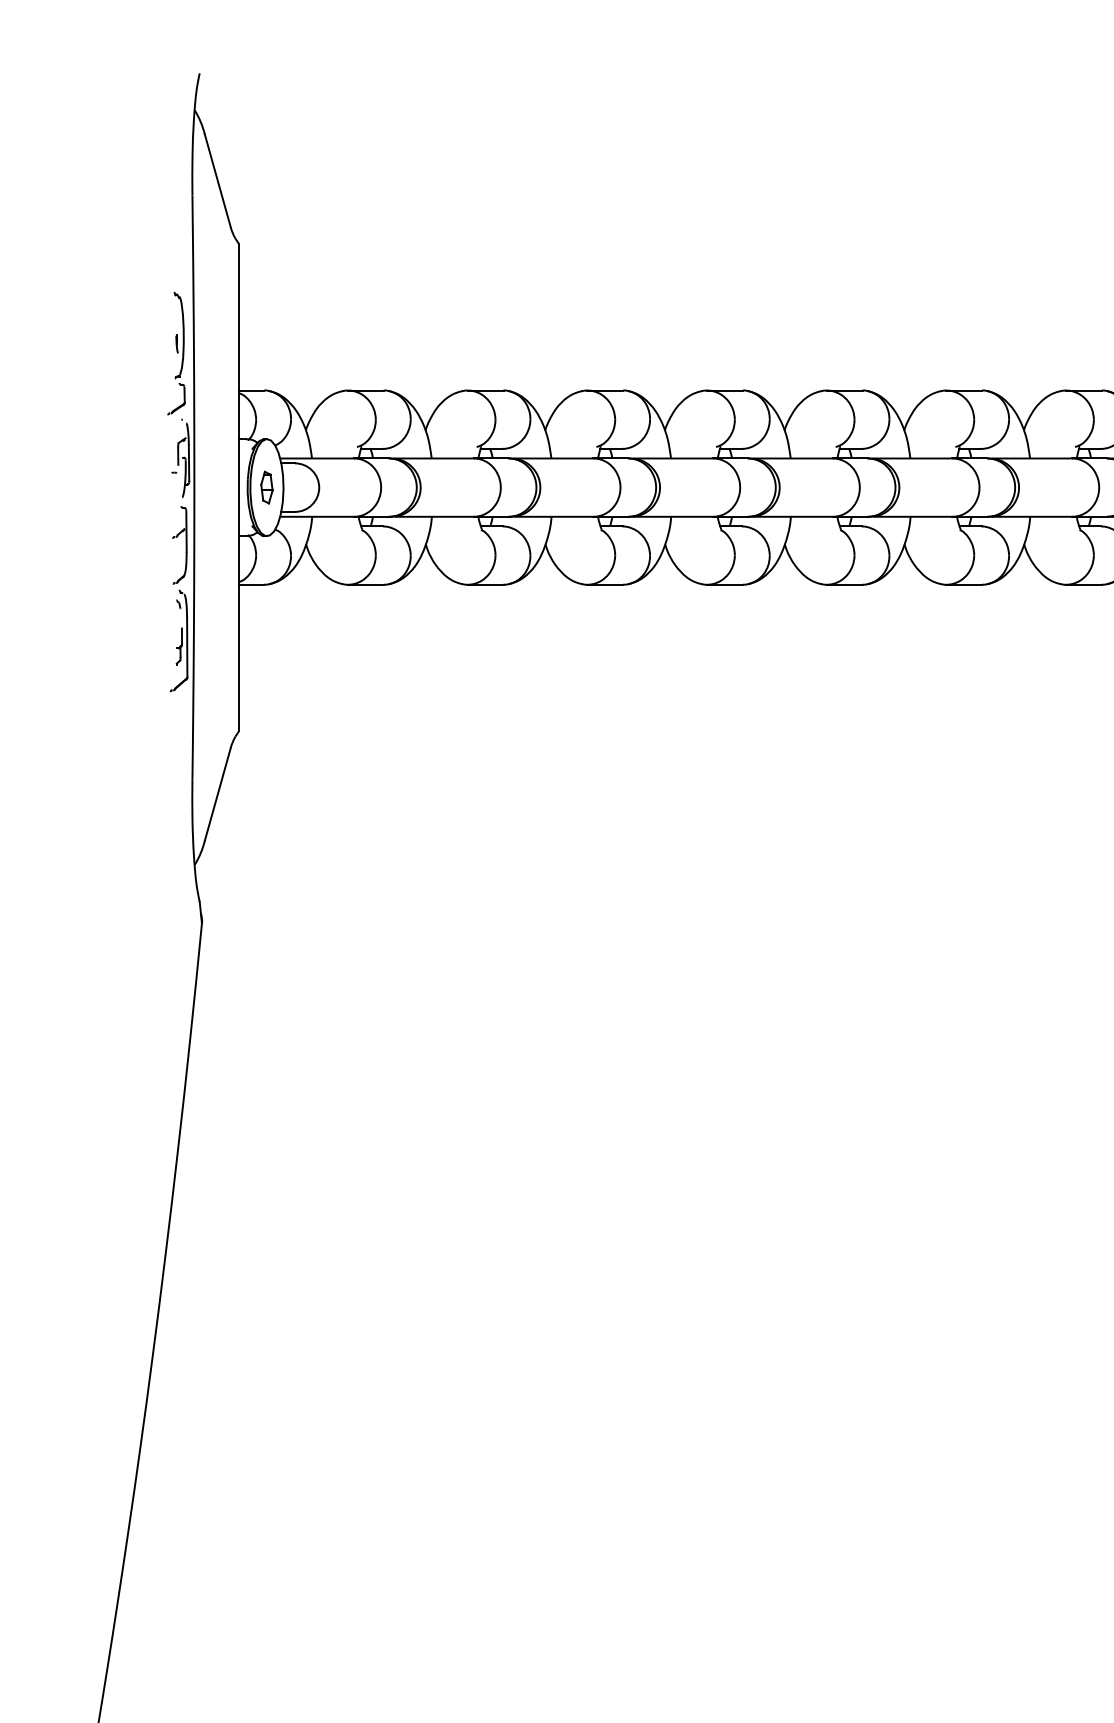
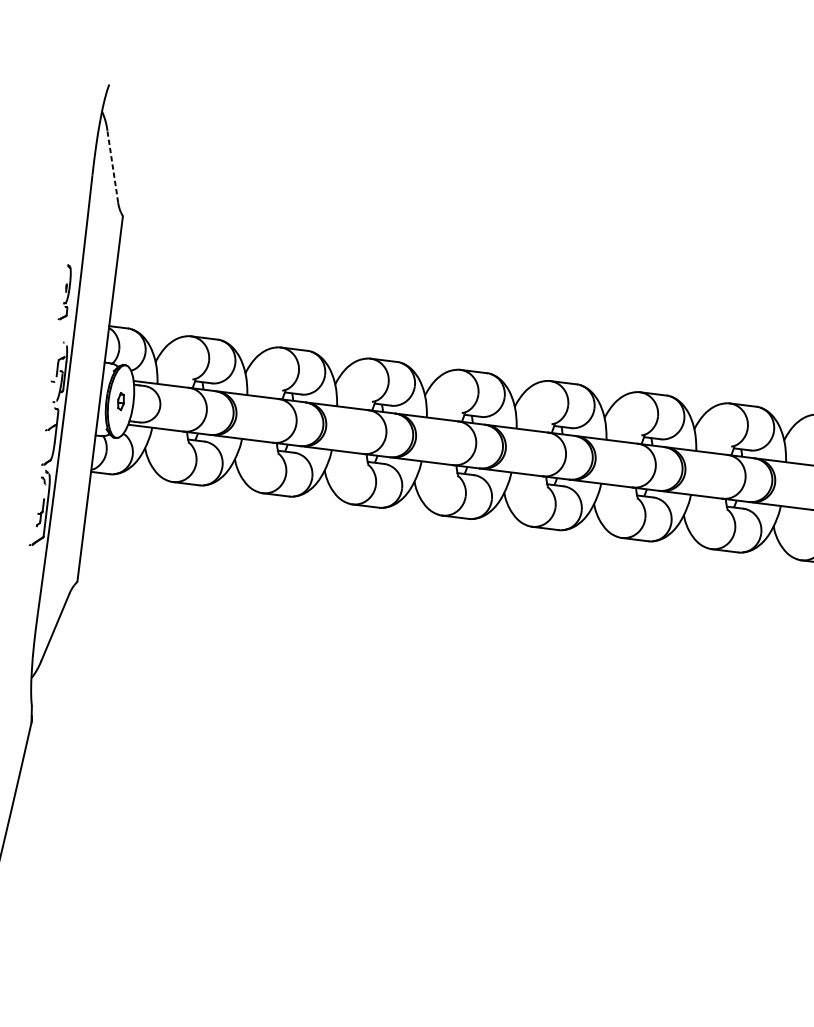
line: (217, 180) -> (112, 166), solid -> dashed
part: (176, 353) -> (65, 292), size x0.6
part: (266, 487) -> (120, 401), size x0.7

